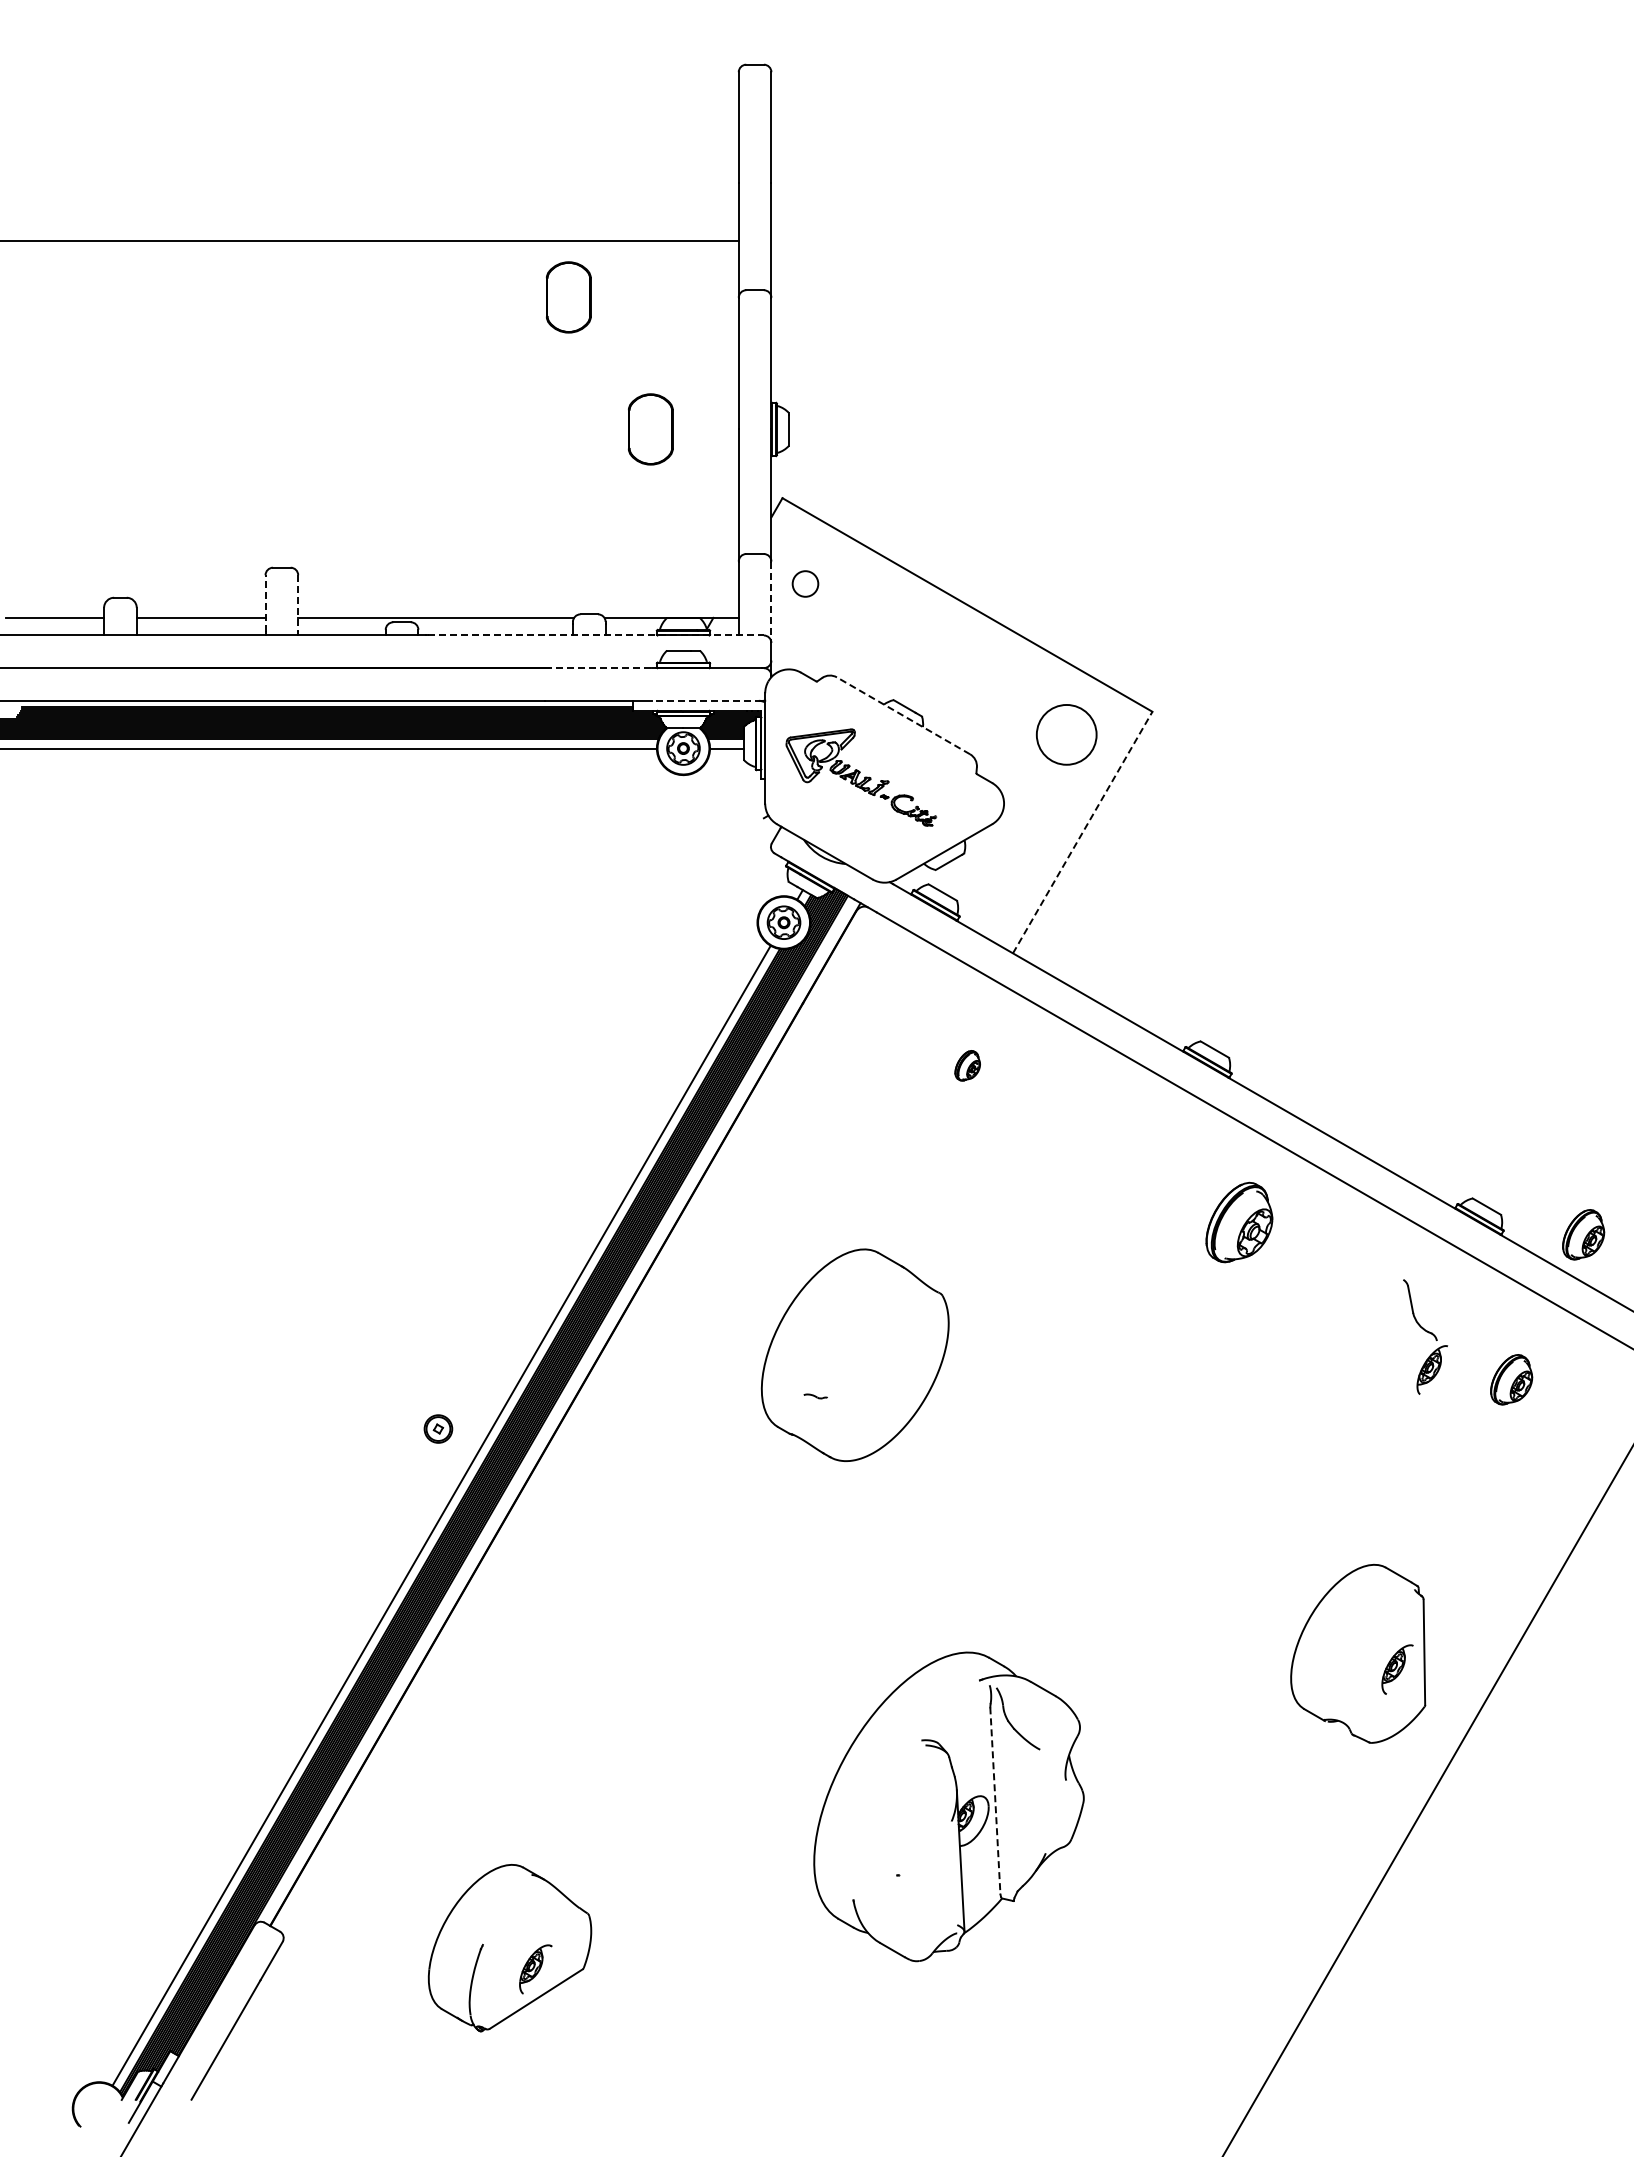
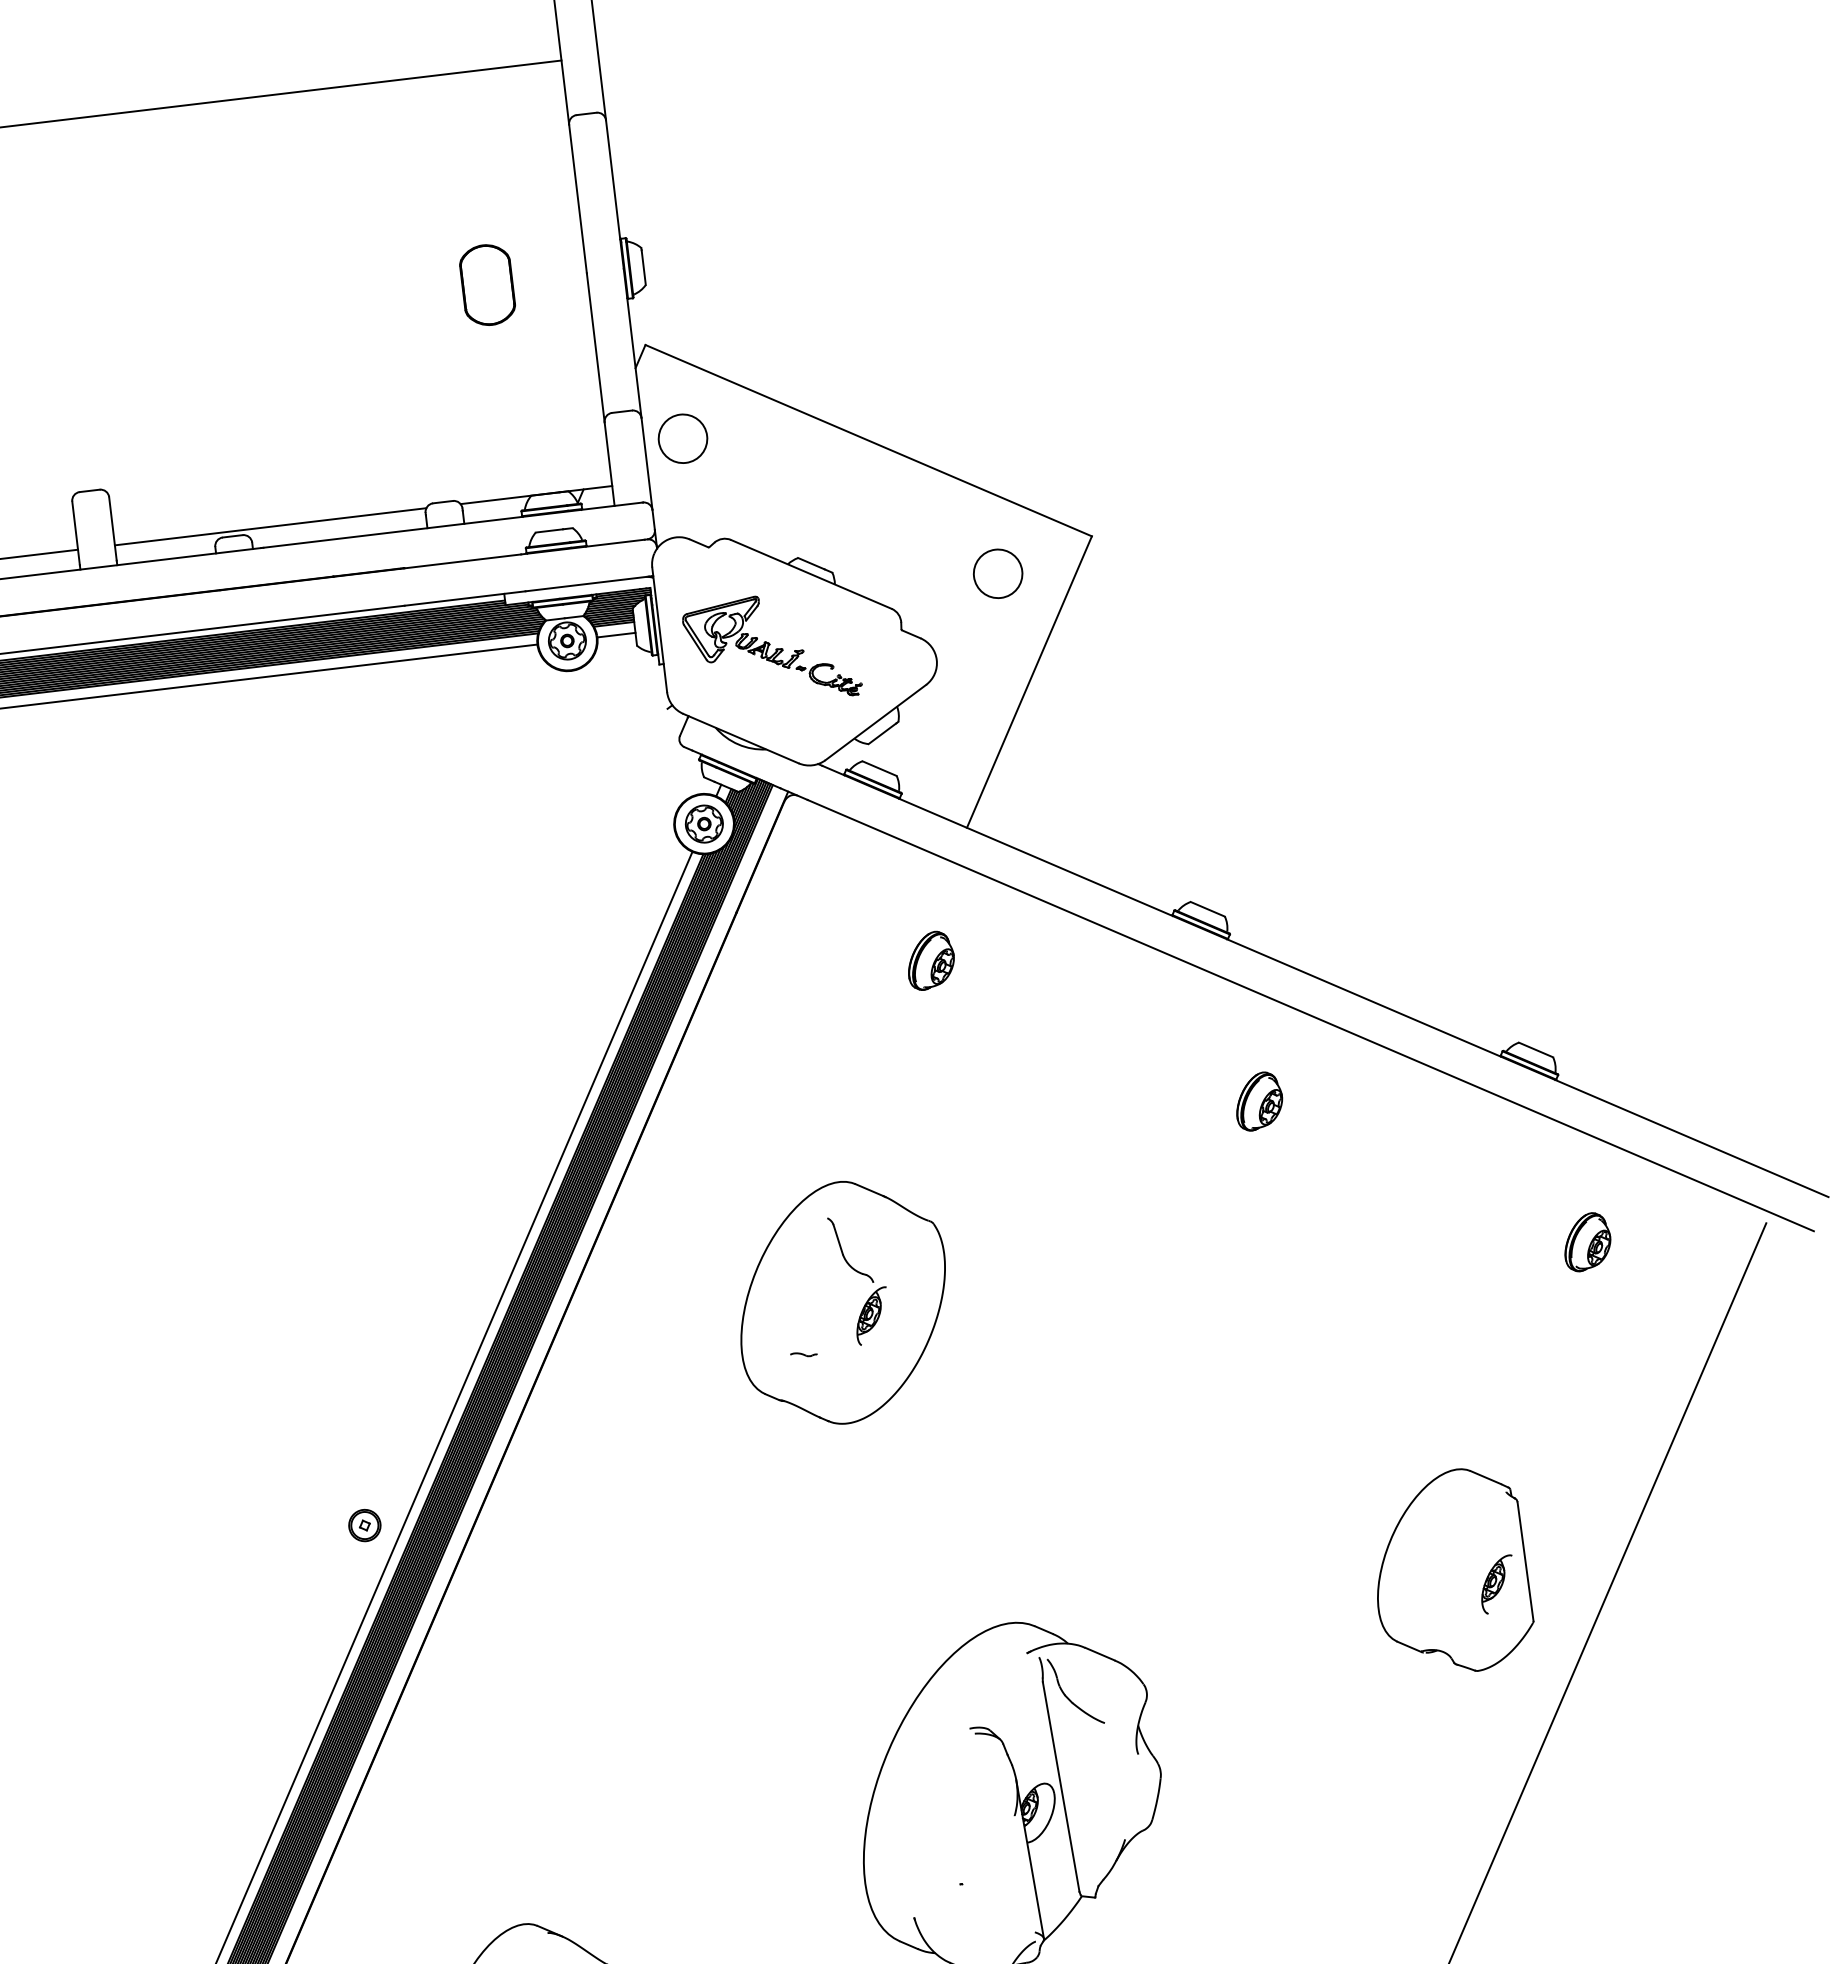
part: (568, 297) -> (376, 147), removed
circle: (805, 583) -> (682, 438), size x1.67
line: (265, 602) -> (75, 532), dashed -> solid
line: (771, 602) -> (647, 464), dashed -> solid
line: (298, 603) -> (113, 529), dashed -> solid
line: (596, 635) -> (454, 525), dashed -> solid
line: (598, 668) -> (460, 562), dashed -> solid
line: (706, 700) -> (586, 583), dashed -> solid
line: (903, 715) -> (811, 574), dashed -> solid
circle: (1066, 734) -> (997, 573), size x0.71
line: (1082, 832) -> (1029, 682), dashed -> solid
part: (967, 1065) -> (930, 960), size x1.67
part: (1239, 1222) -> (1258, 1101), size x0.62
part: (1583, 1234) -> (1648, 1068), removed
part: (1425, 1336) -> (859, 1279), moved
part: (438, 1428) -> (364, 1524), moved
line: (995, 1800) -> (1061, 1786), dashed -> solid

